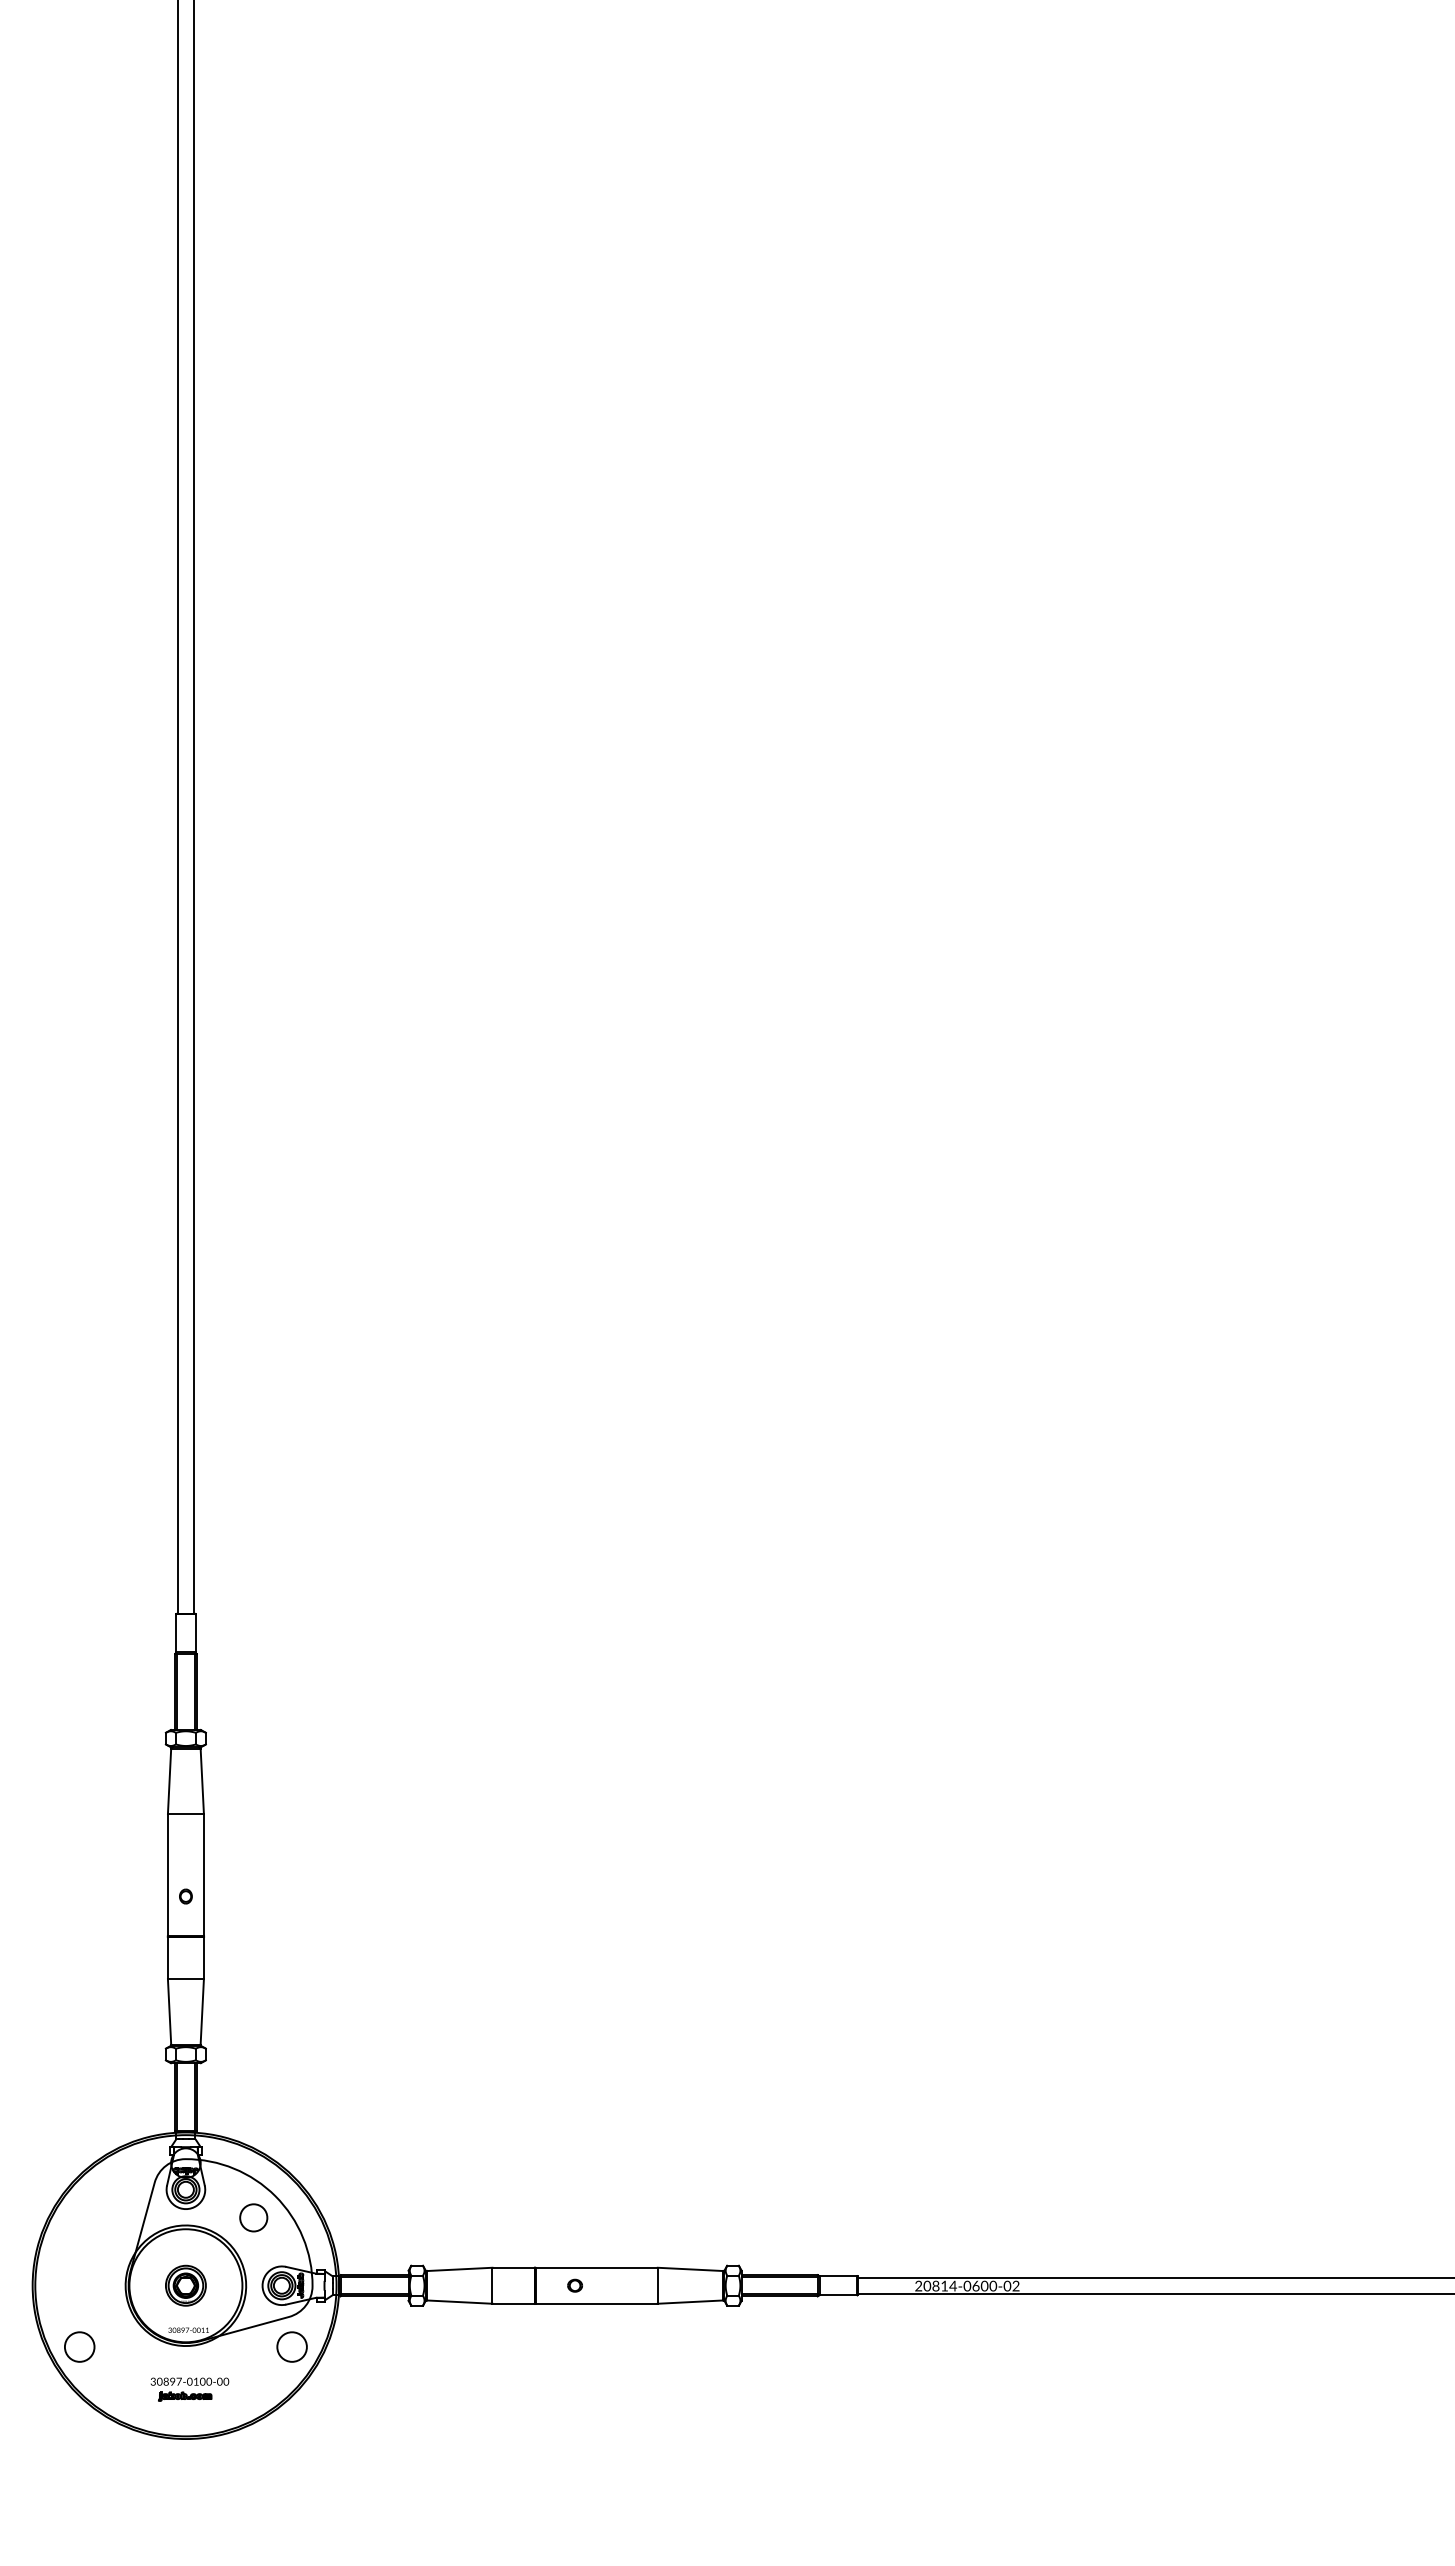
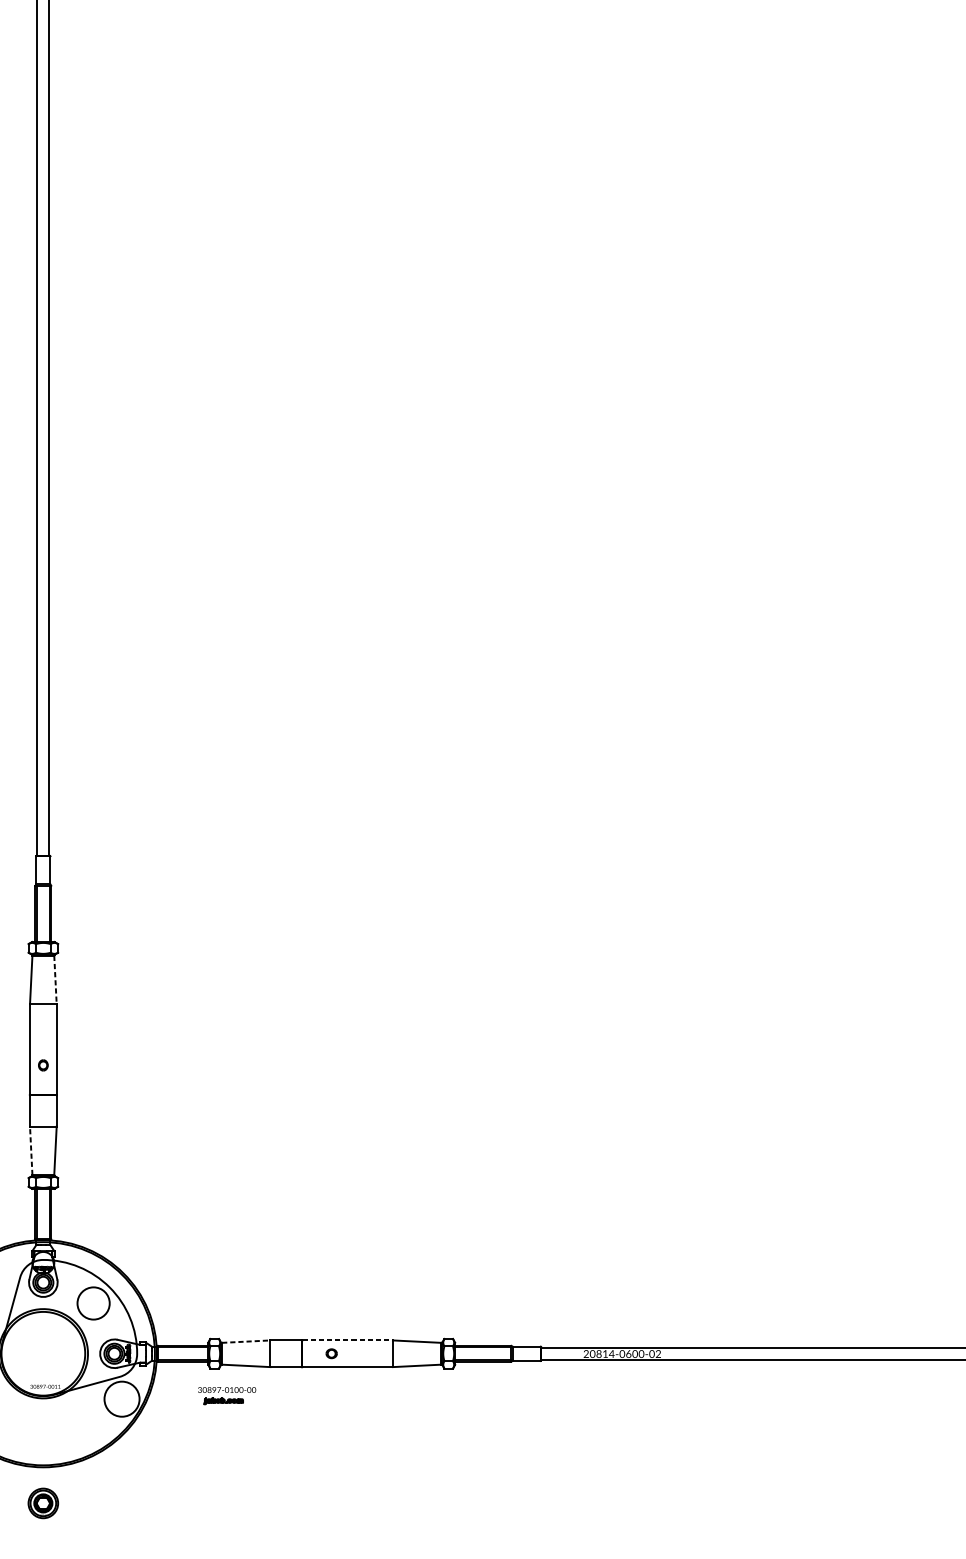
line: (202, 1781) -> (55, 980), solid -> dashed
line: (169, 2011) -> (31, 1150), solid -> dashed
circle: (253, 2217) -> (93, 1303), size x1.6
line: (597, 2267) -> (348, 1340), solid -> dashed
line: (459, 2269) -> (246, 1341), solid -> dashed
part: (185, 2285) -> (43, 1503), moved
circle: (291, 2346) -> (121, 1398), size x1.6
part: (189, 2389) -> (226, 1395), moved

